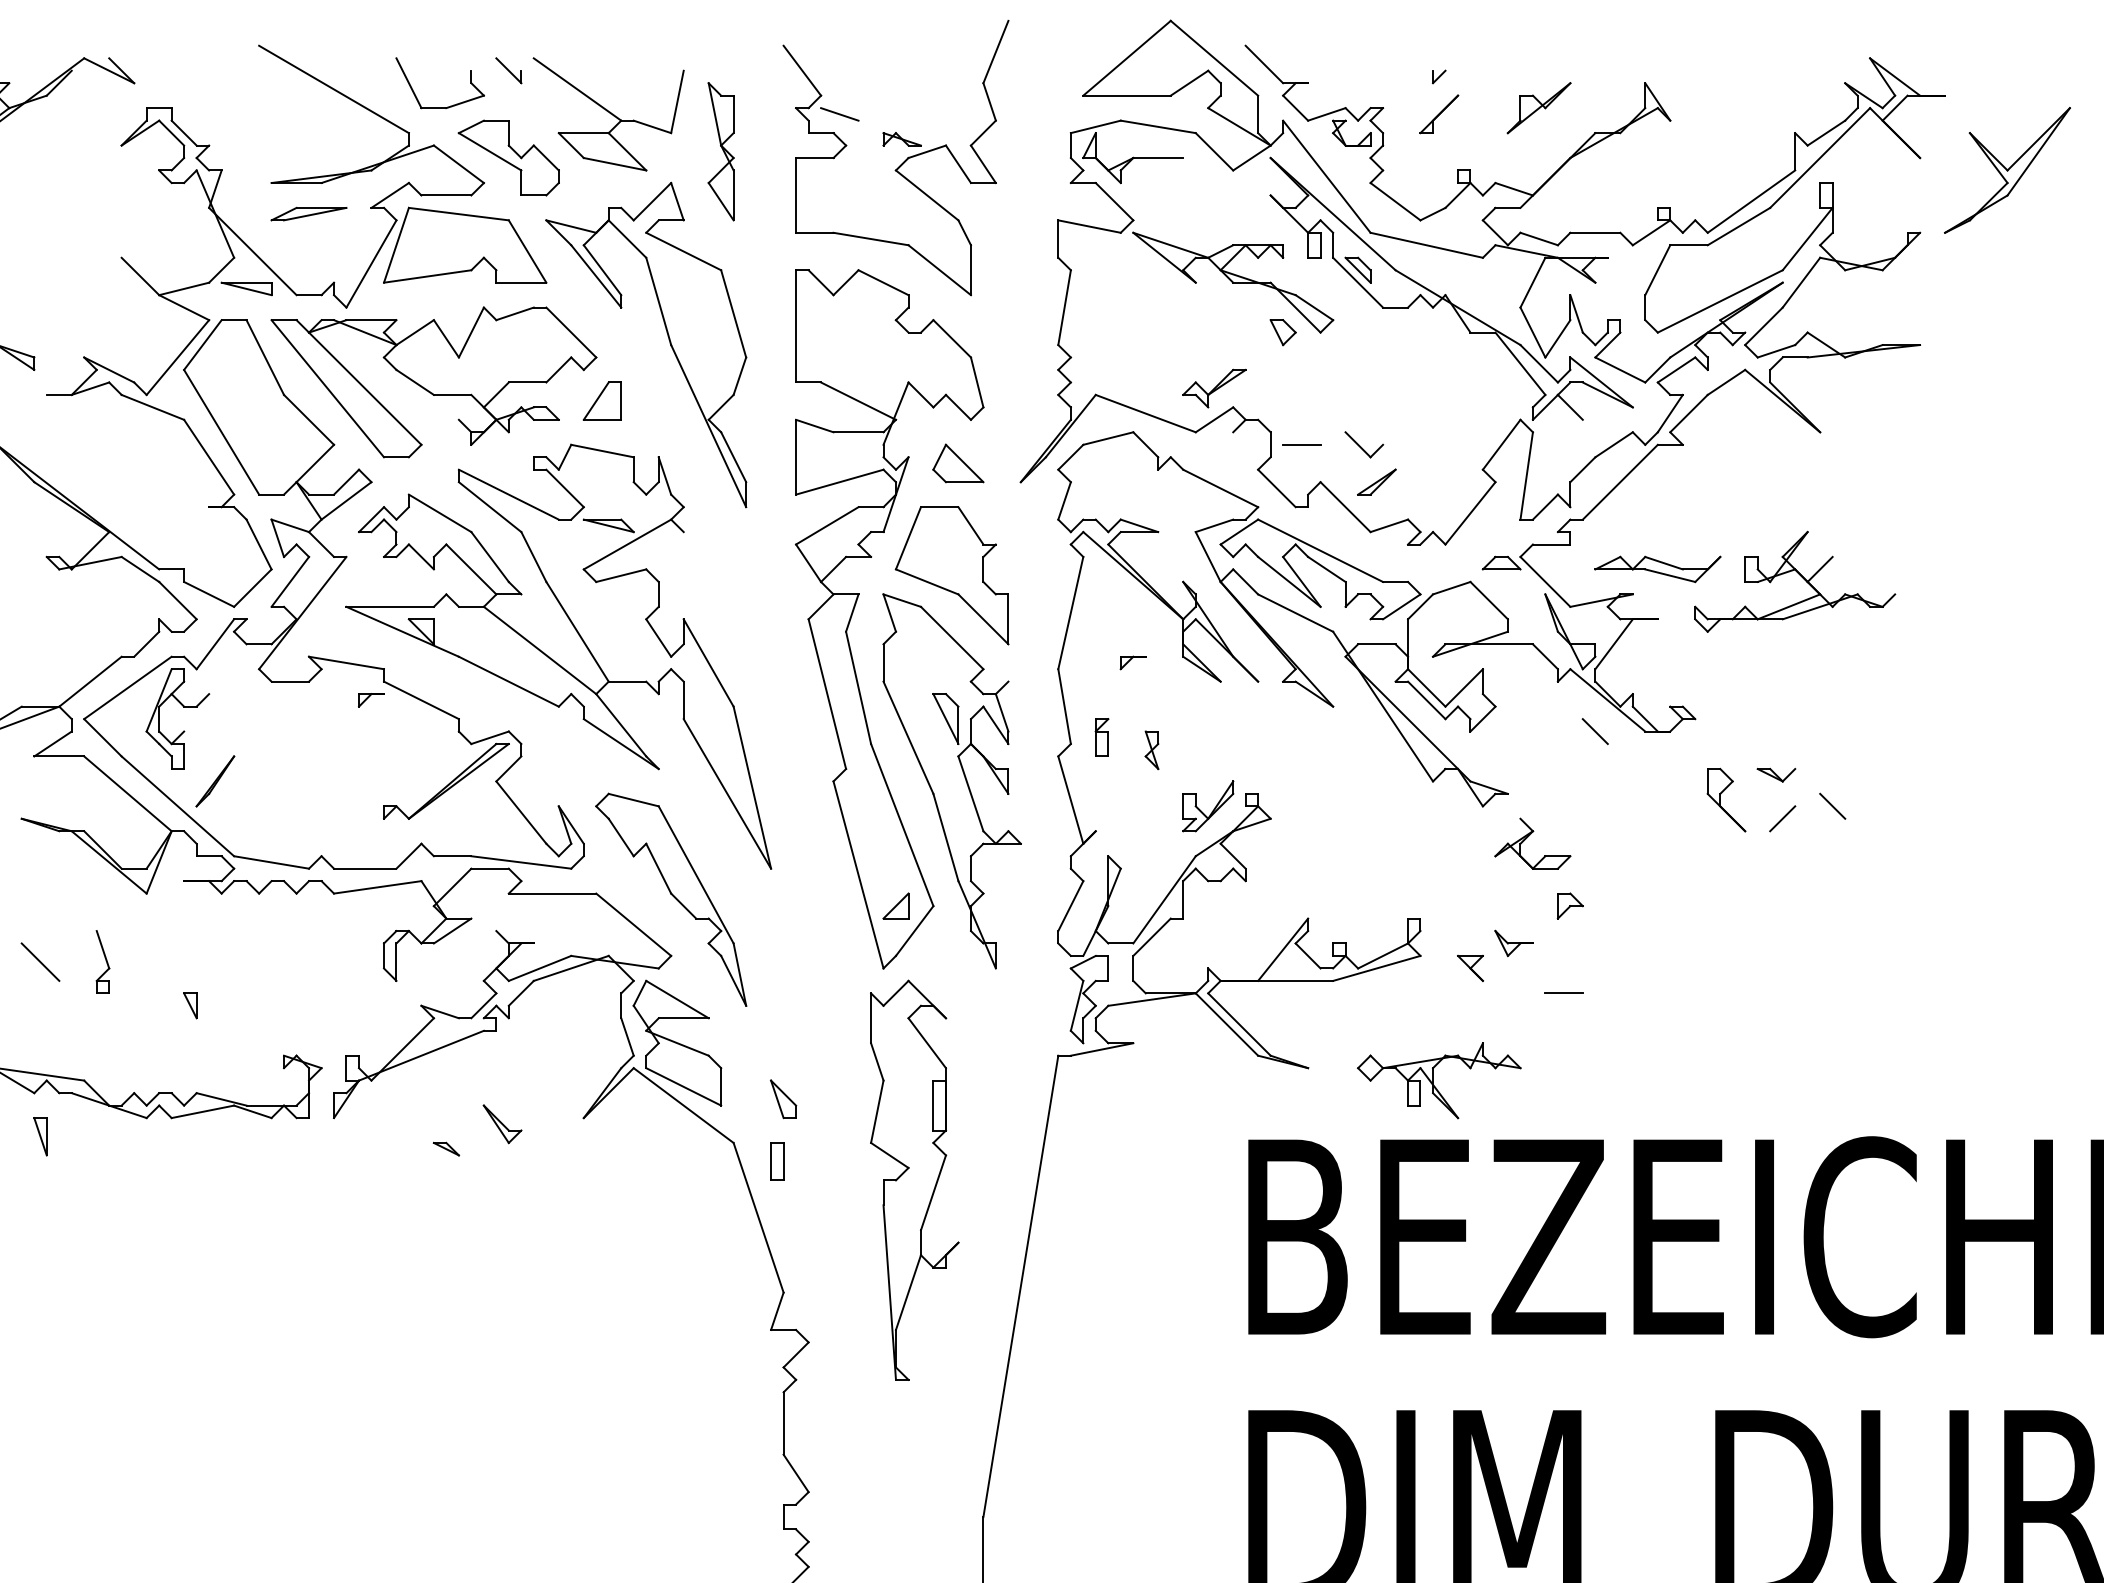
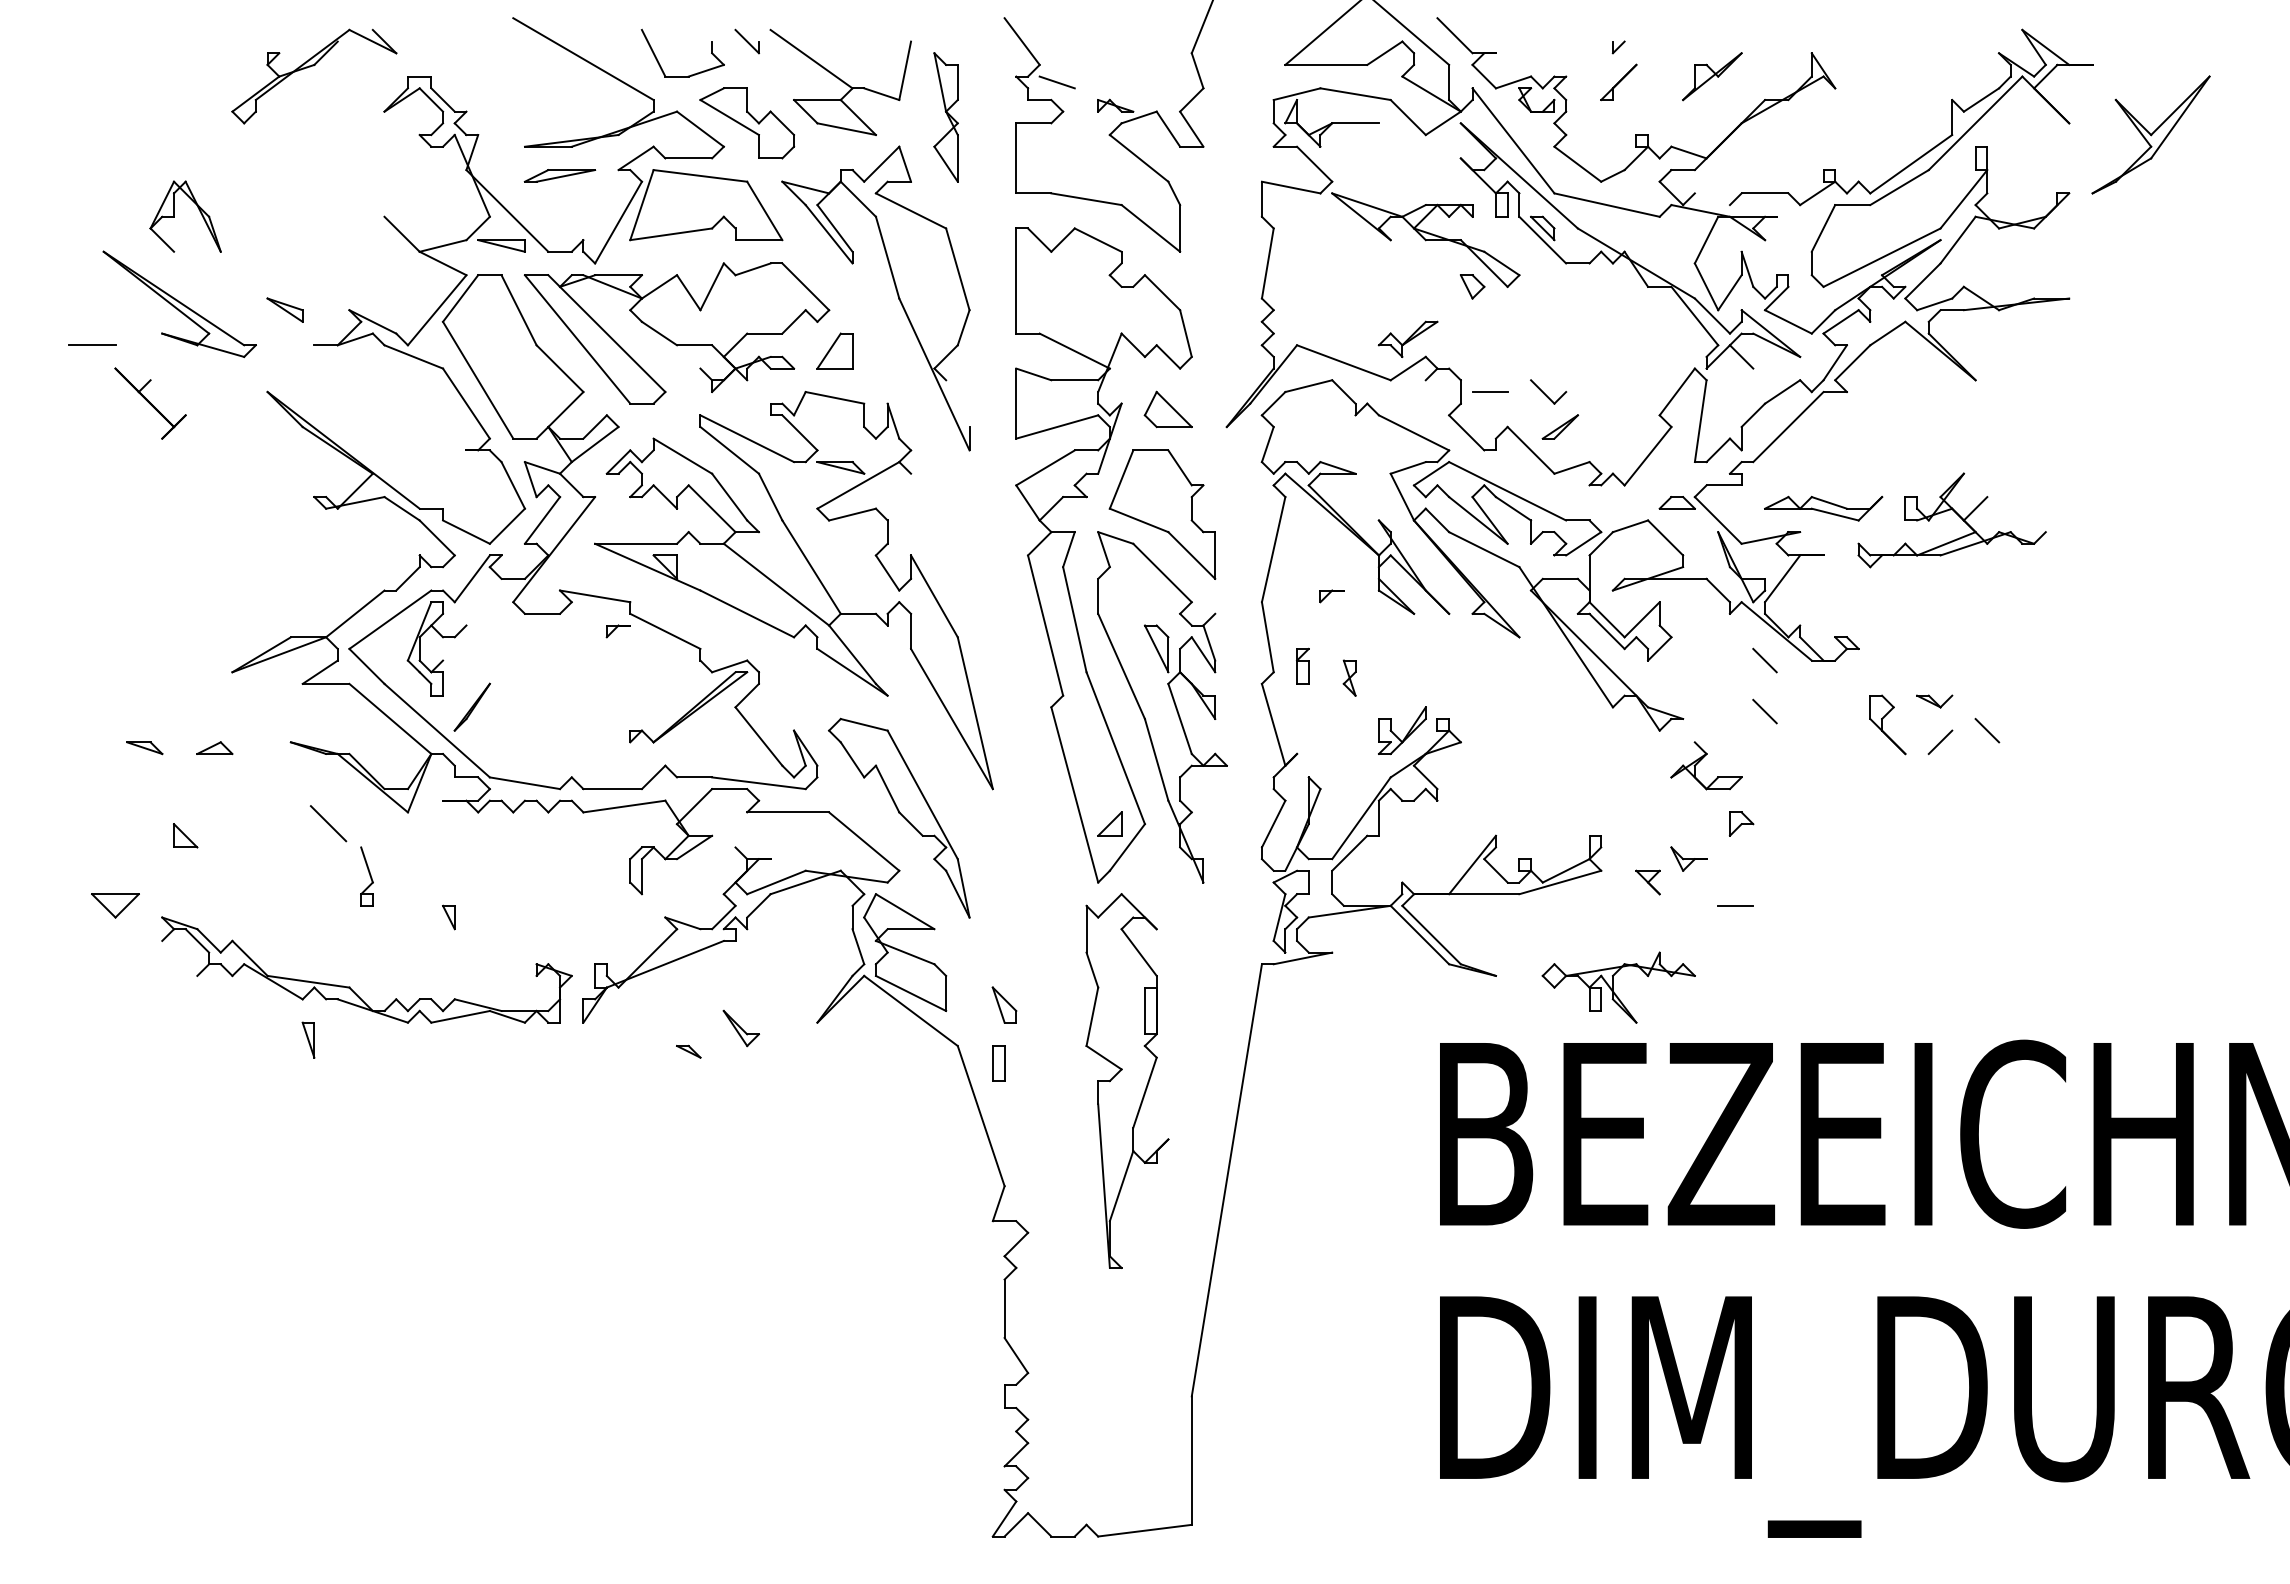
line: (1538, 239) -> (1711, 199), removed
line: (733, 457) -> (957, 403), removed
line: (1594, 785) -> (1764, 711), added
line: (40, 962) -> (328, 823), moved

